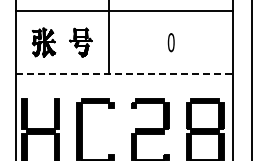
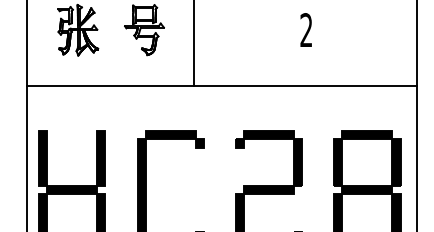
text: (170, 42) -> (305, 29), 0 -> 2
line: (124, 73) -> (222, 85), dashed -> solid

